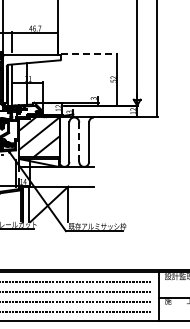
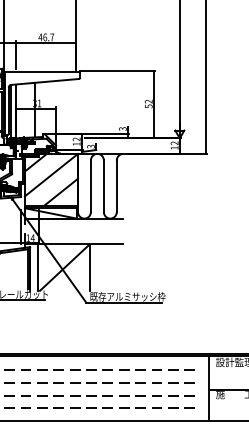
line: (89, 54) -> (117, 71), dashed -> solid
line: (79, 142) -> (104, 186), dashed -> solid

